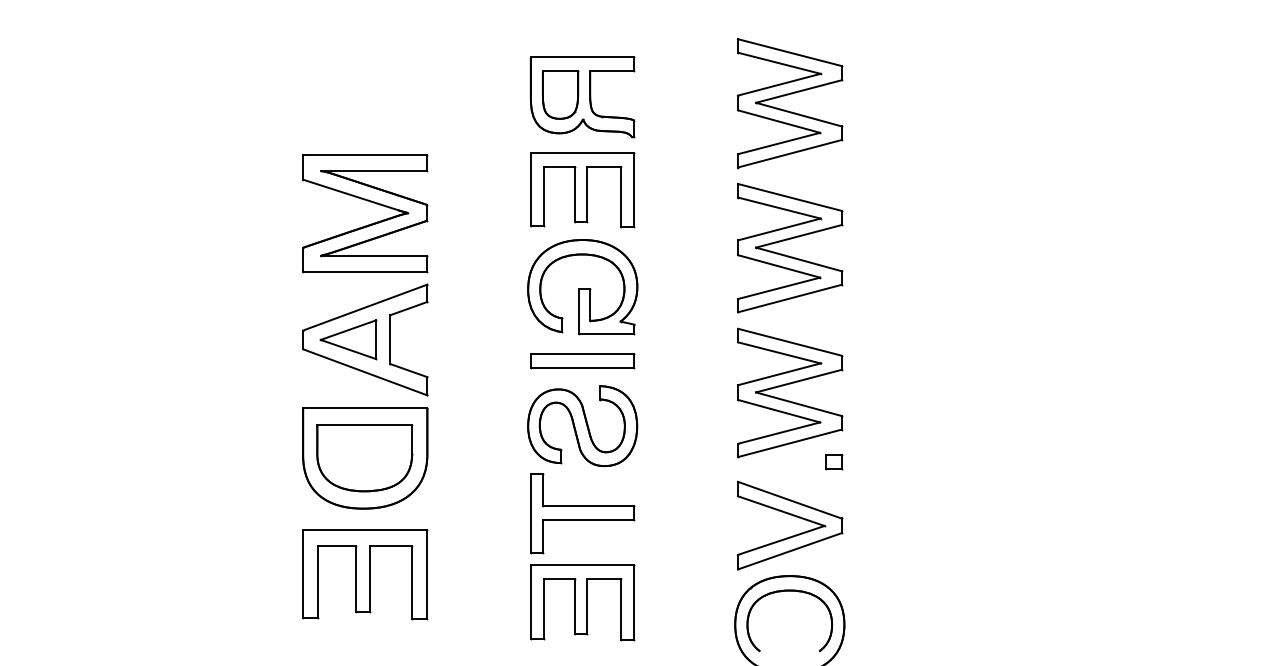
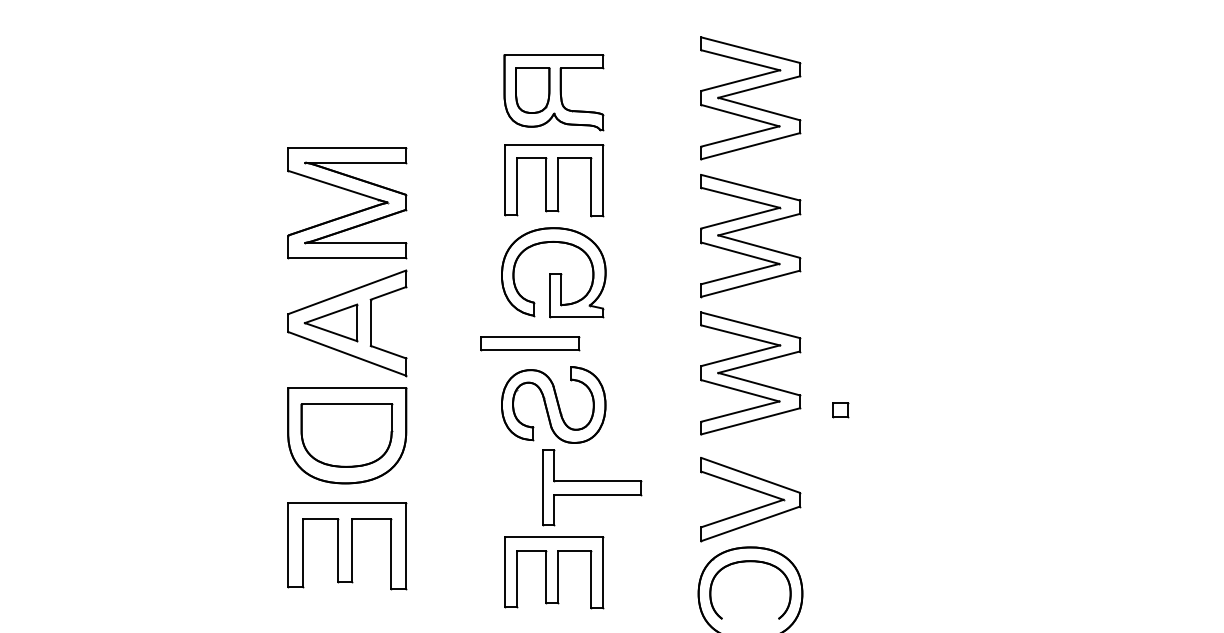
part: (582, 361) -> (529, 343), moved
part: (834, 462) -> (841, 410), moved
part: (582, 513) -> (591, 487), moved

